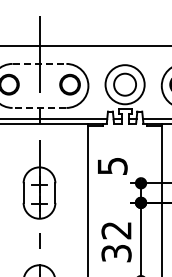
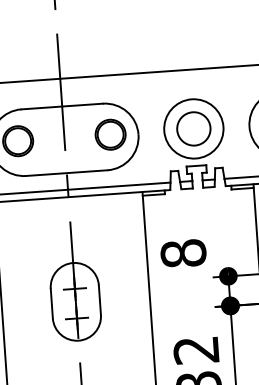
line: (39, 63) -> (62, 105), dashed -> solid
line: (39, 107) -> (66, 172), dashed -> solid
text: (112, 166) -> (183, 253), 5 -> 8

